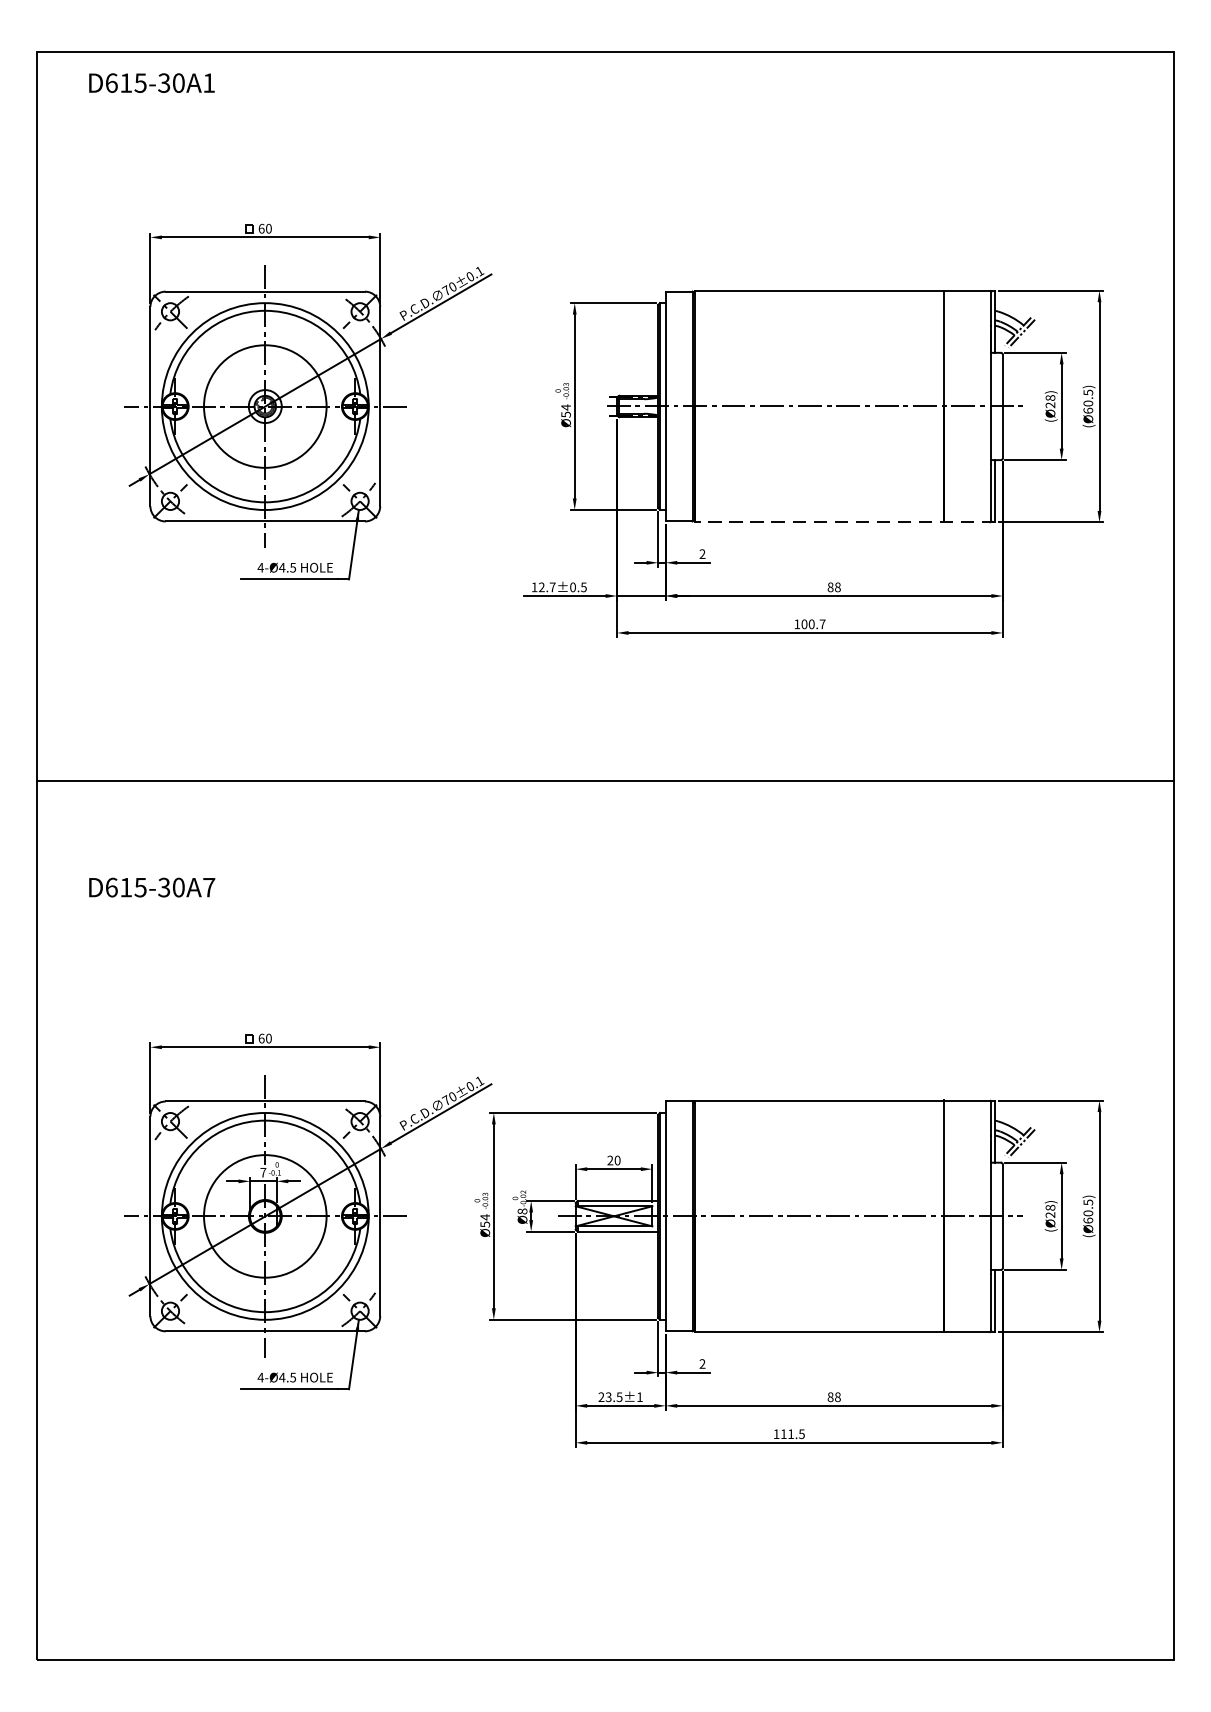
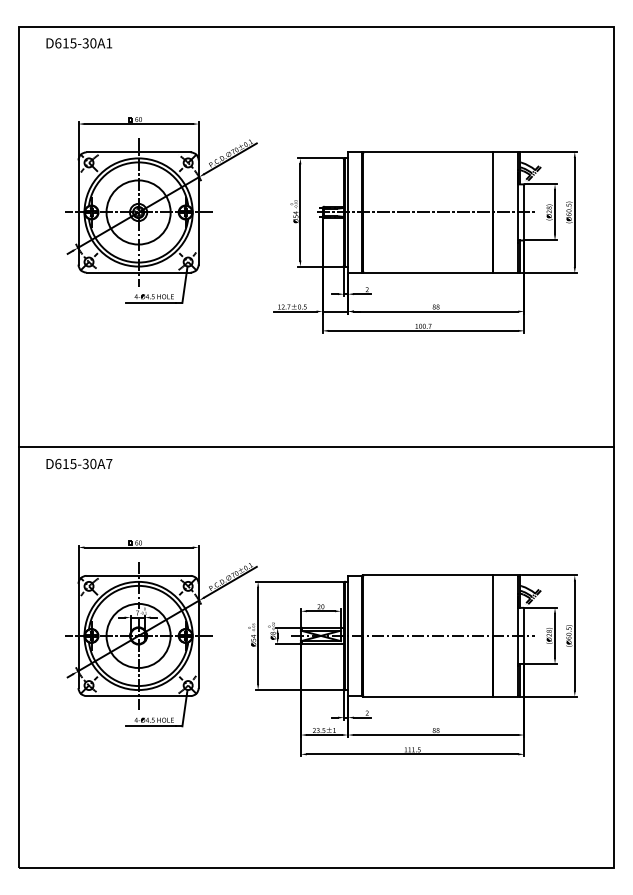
line: (844, 523) -> (441, 273), dashed -> solid
line: (605, 781) -> (316, 447), moved

